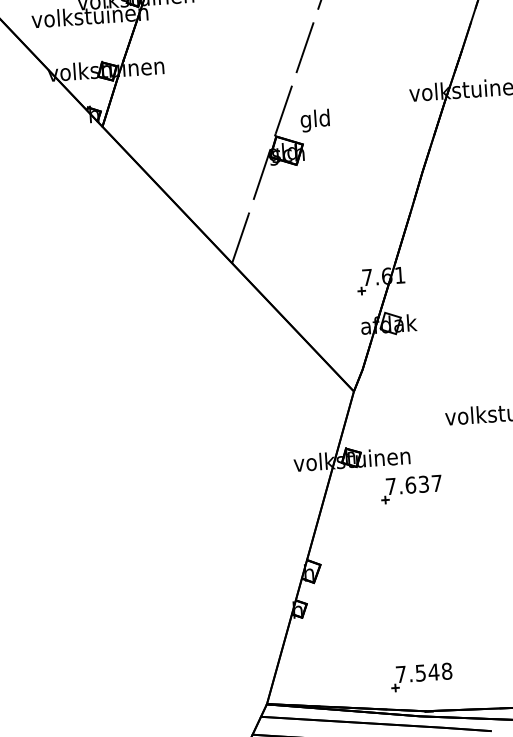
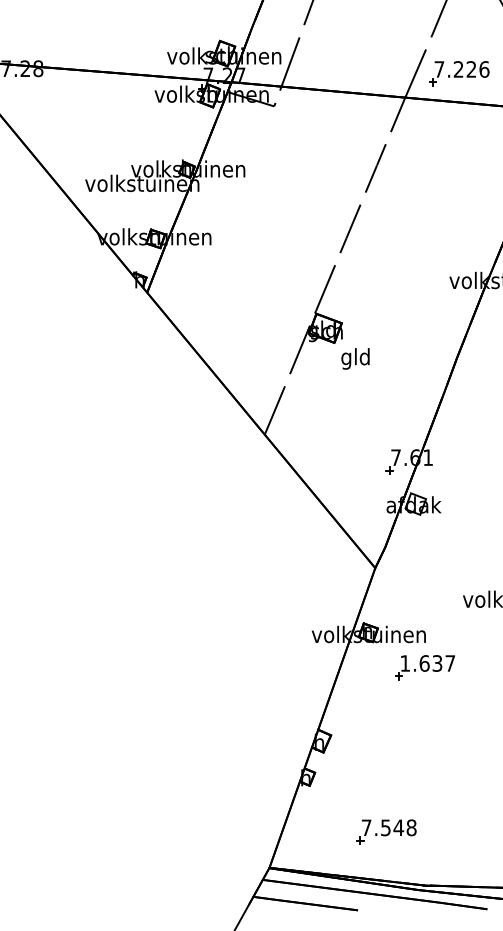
text: (315, 120) -> (355, 358), moved
text: (390, 486) -> (404, 663), 7.637 -> 1.637
part: (421, 676) -> (386, 831), moved

